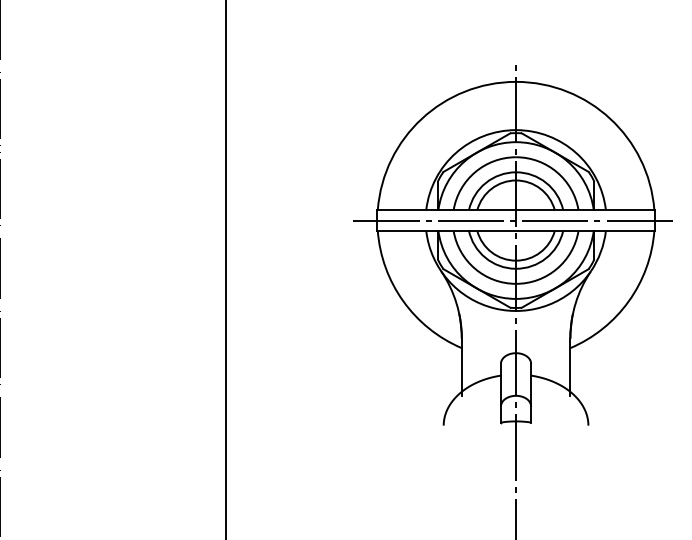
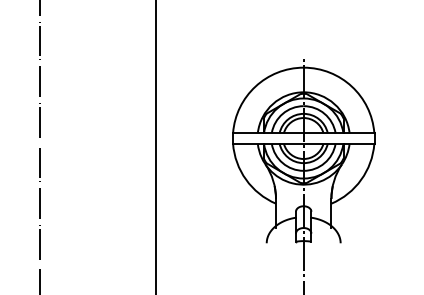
line: (509, 220) -> (300, 138), removed

